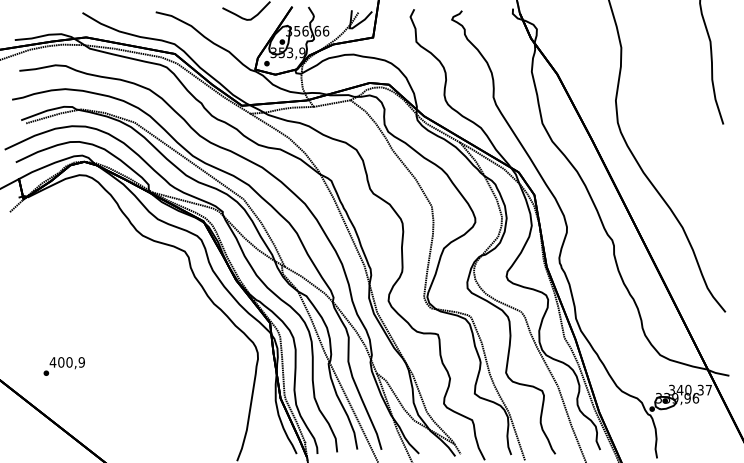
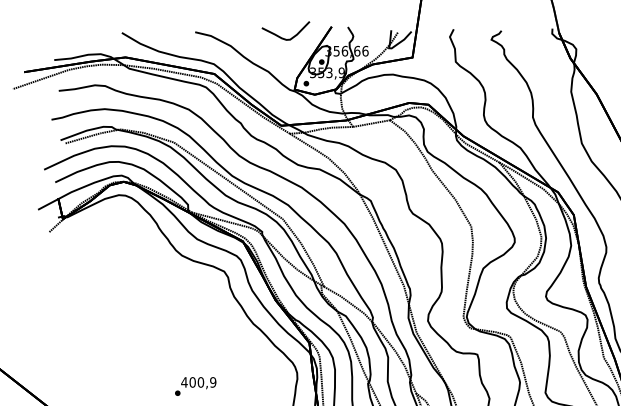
text: (63, 366) -> (194, 386), moved

